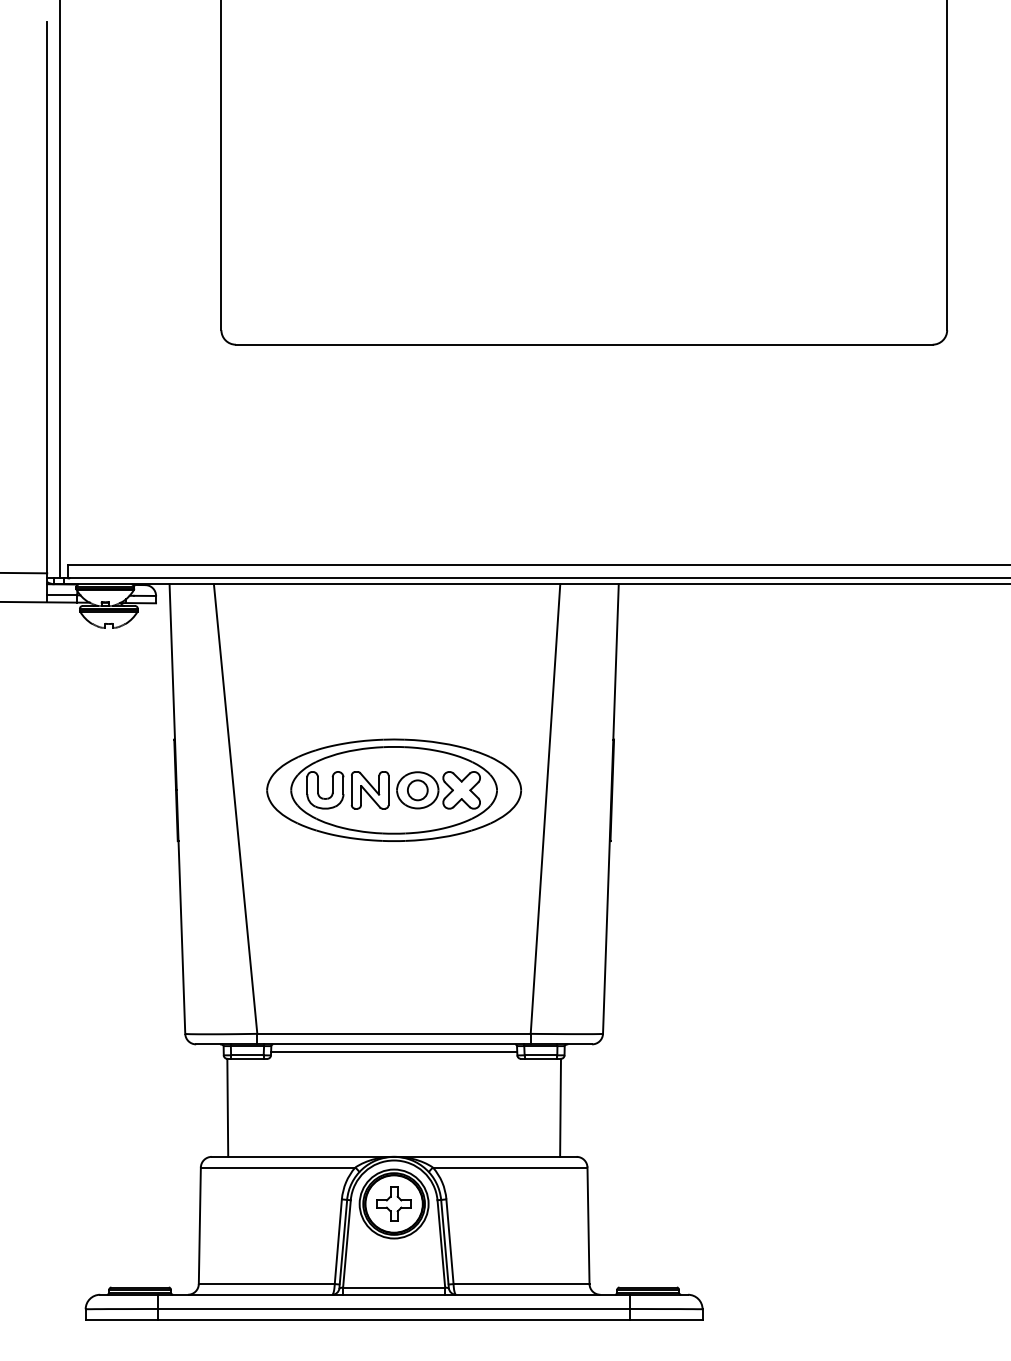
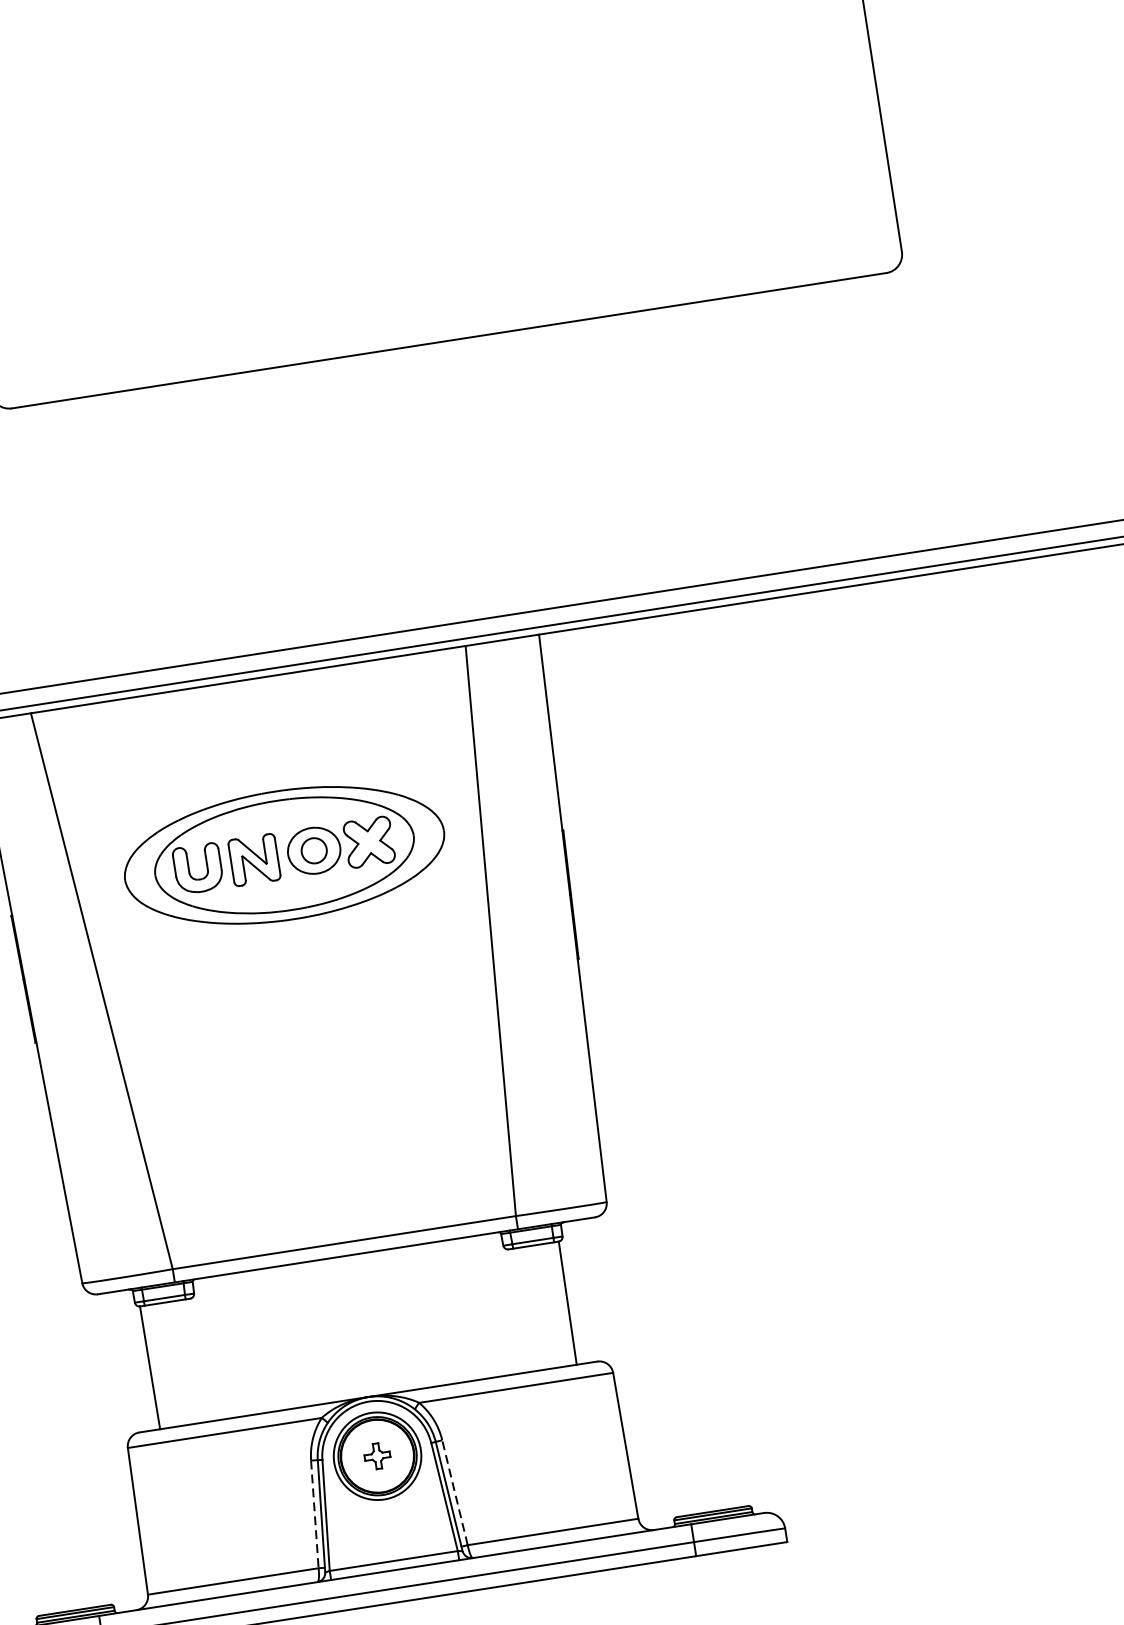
part: (393, 789) -> (283, 854), moved
line: (394, 1051) -> (348, 1264), removed
part: (393, 1203) -> (376, 1455), size x0.6
line: (449, 1241) -> (454, 1492), solid -> dashed
line: (338, 1242) -> (315, 1515), solid -> dashed

